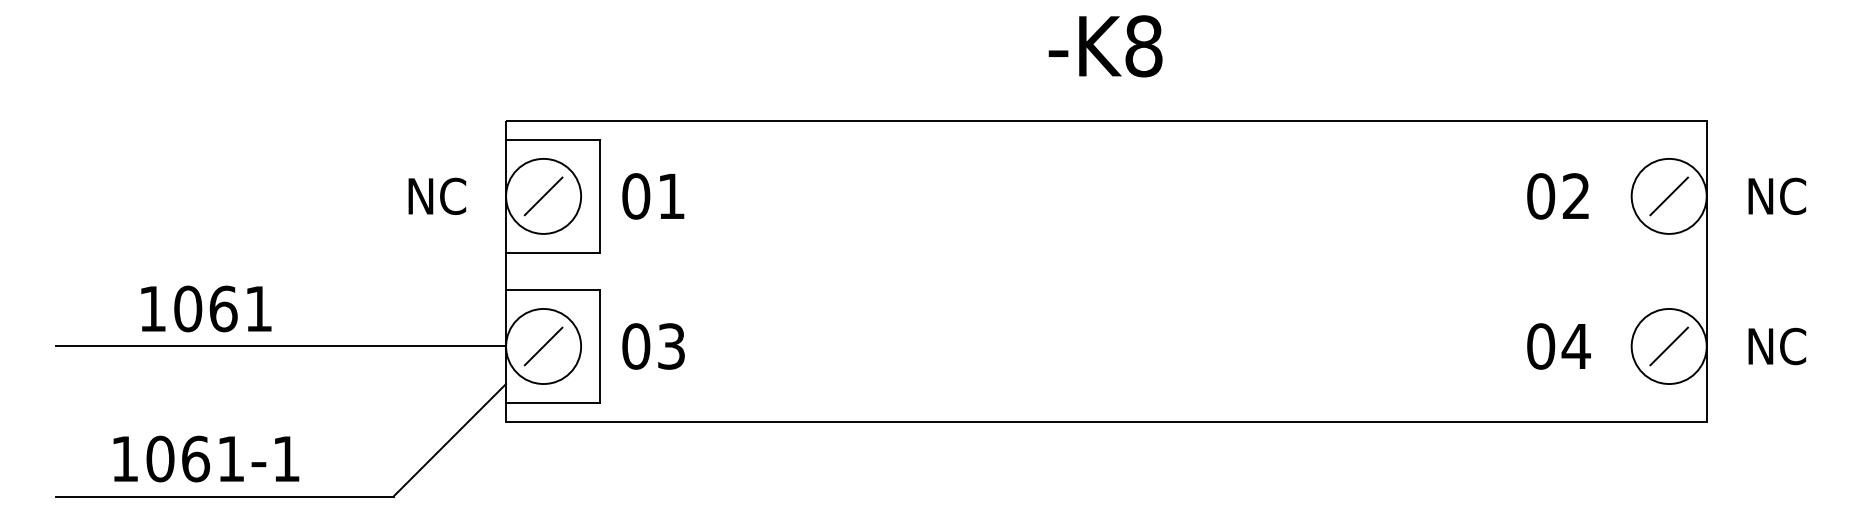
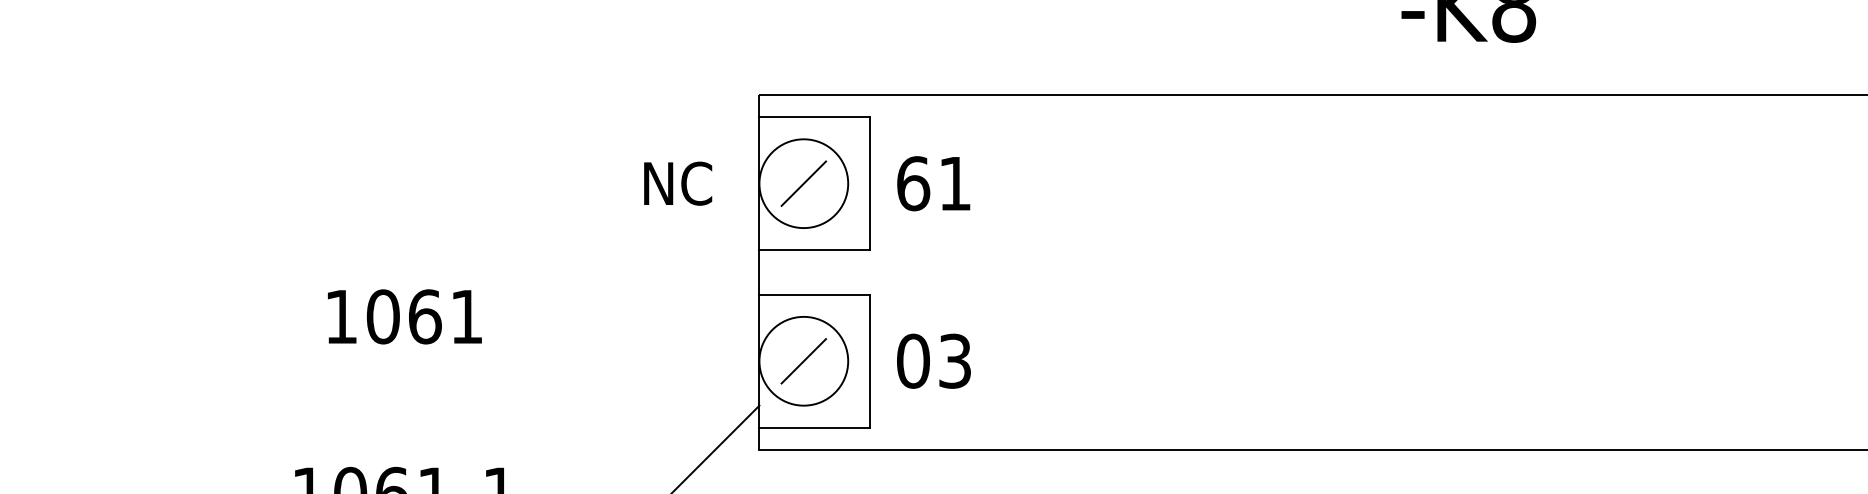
text: (636, 196) -> (913, 183), 01 -> 61
line: (280, 346) -> (492, 361), removed

